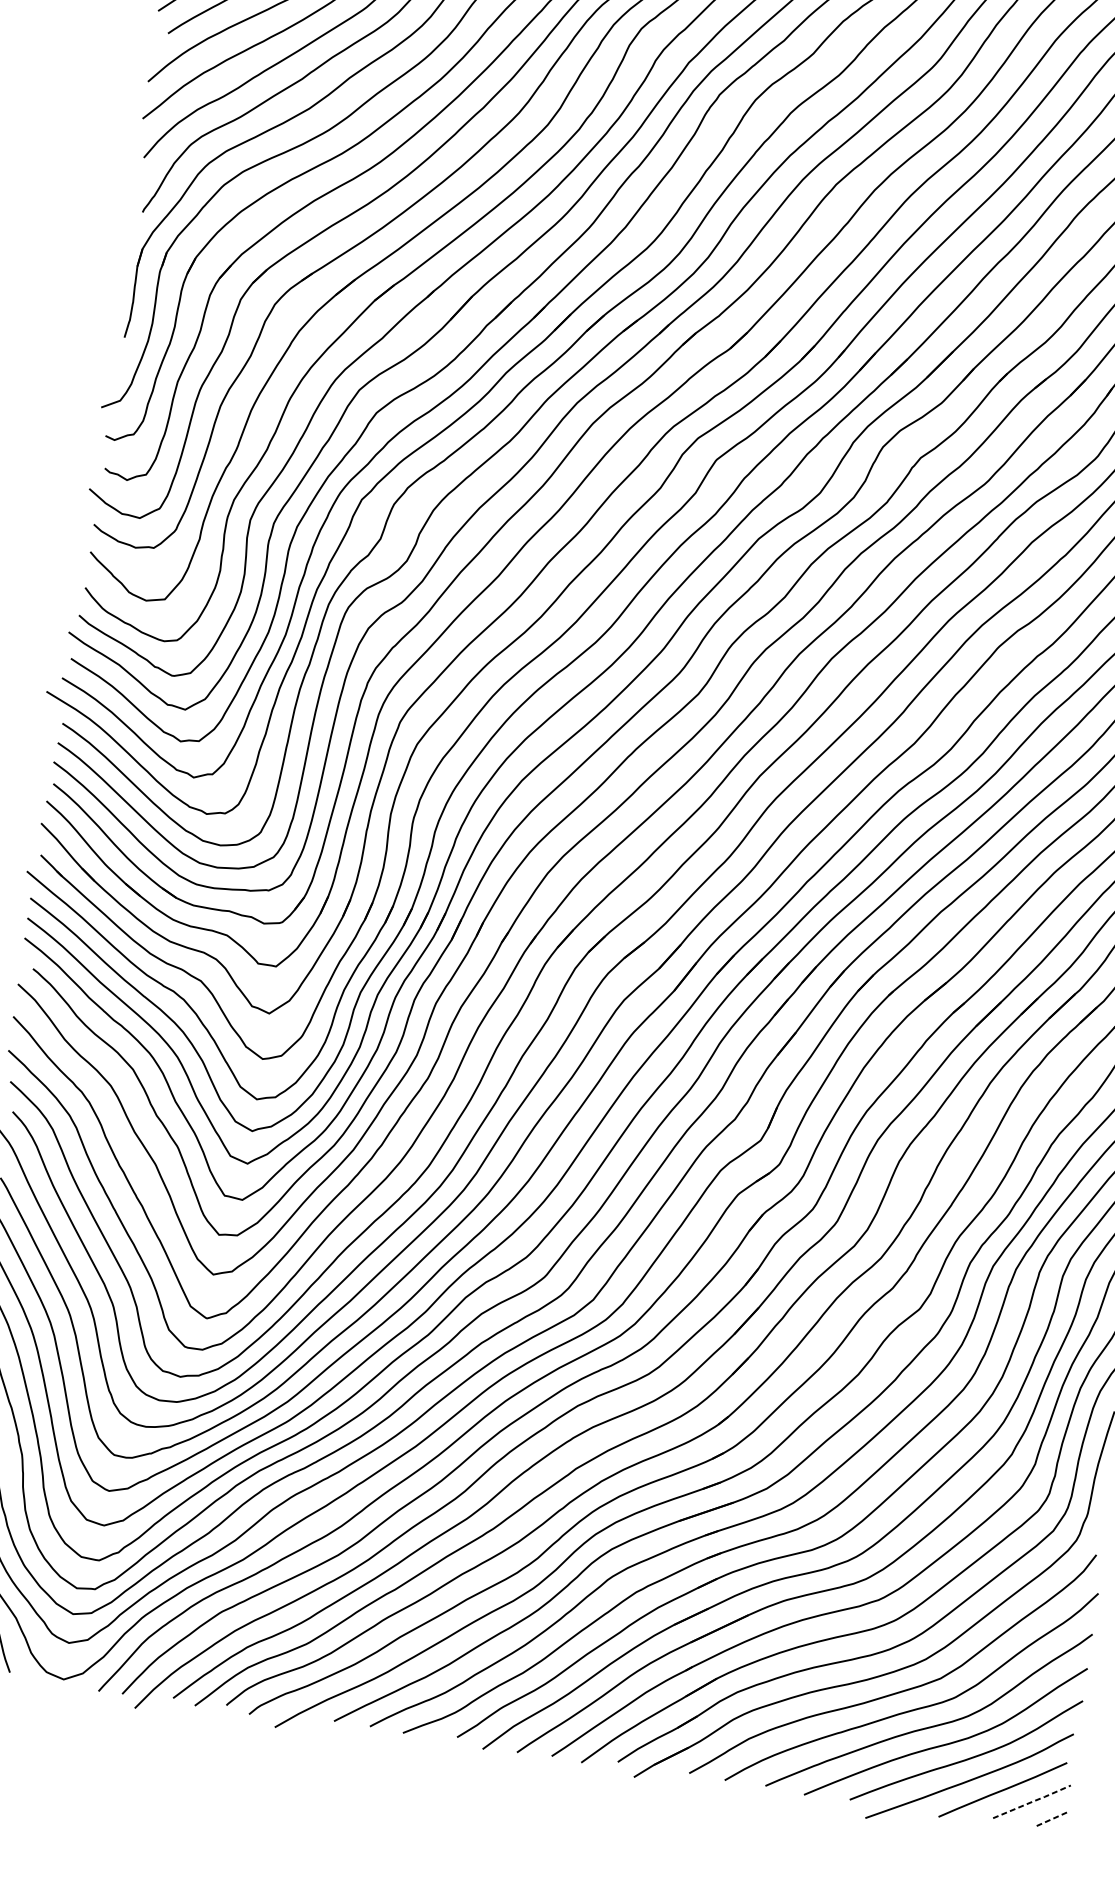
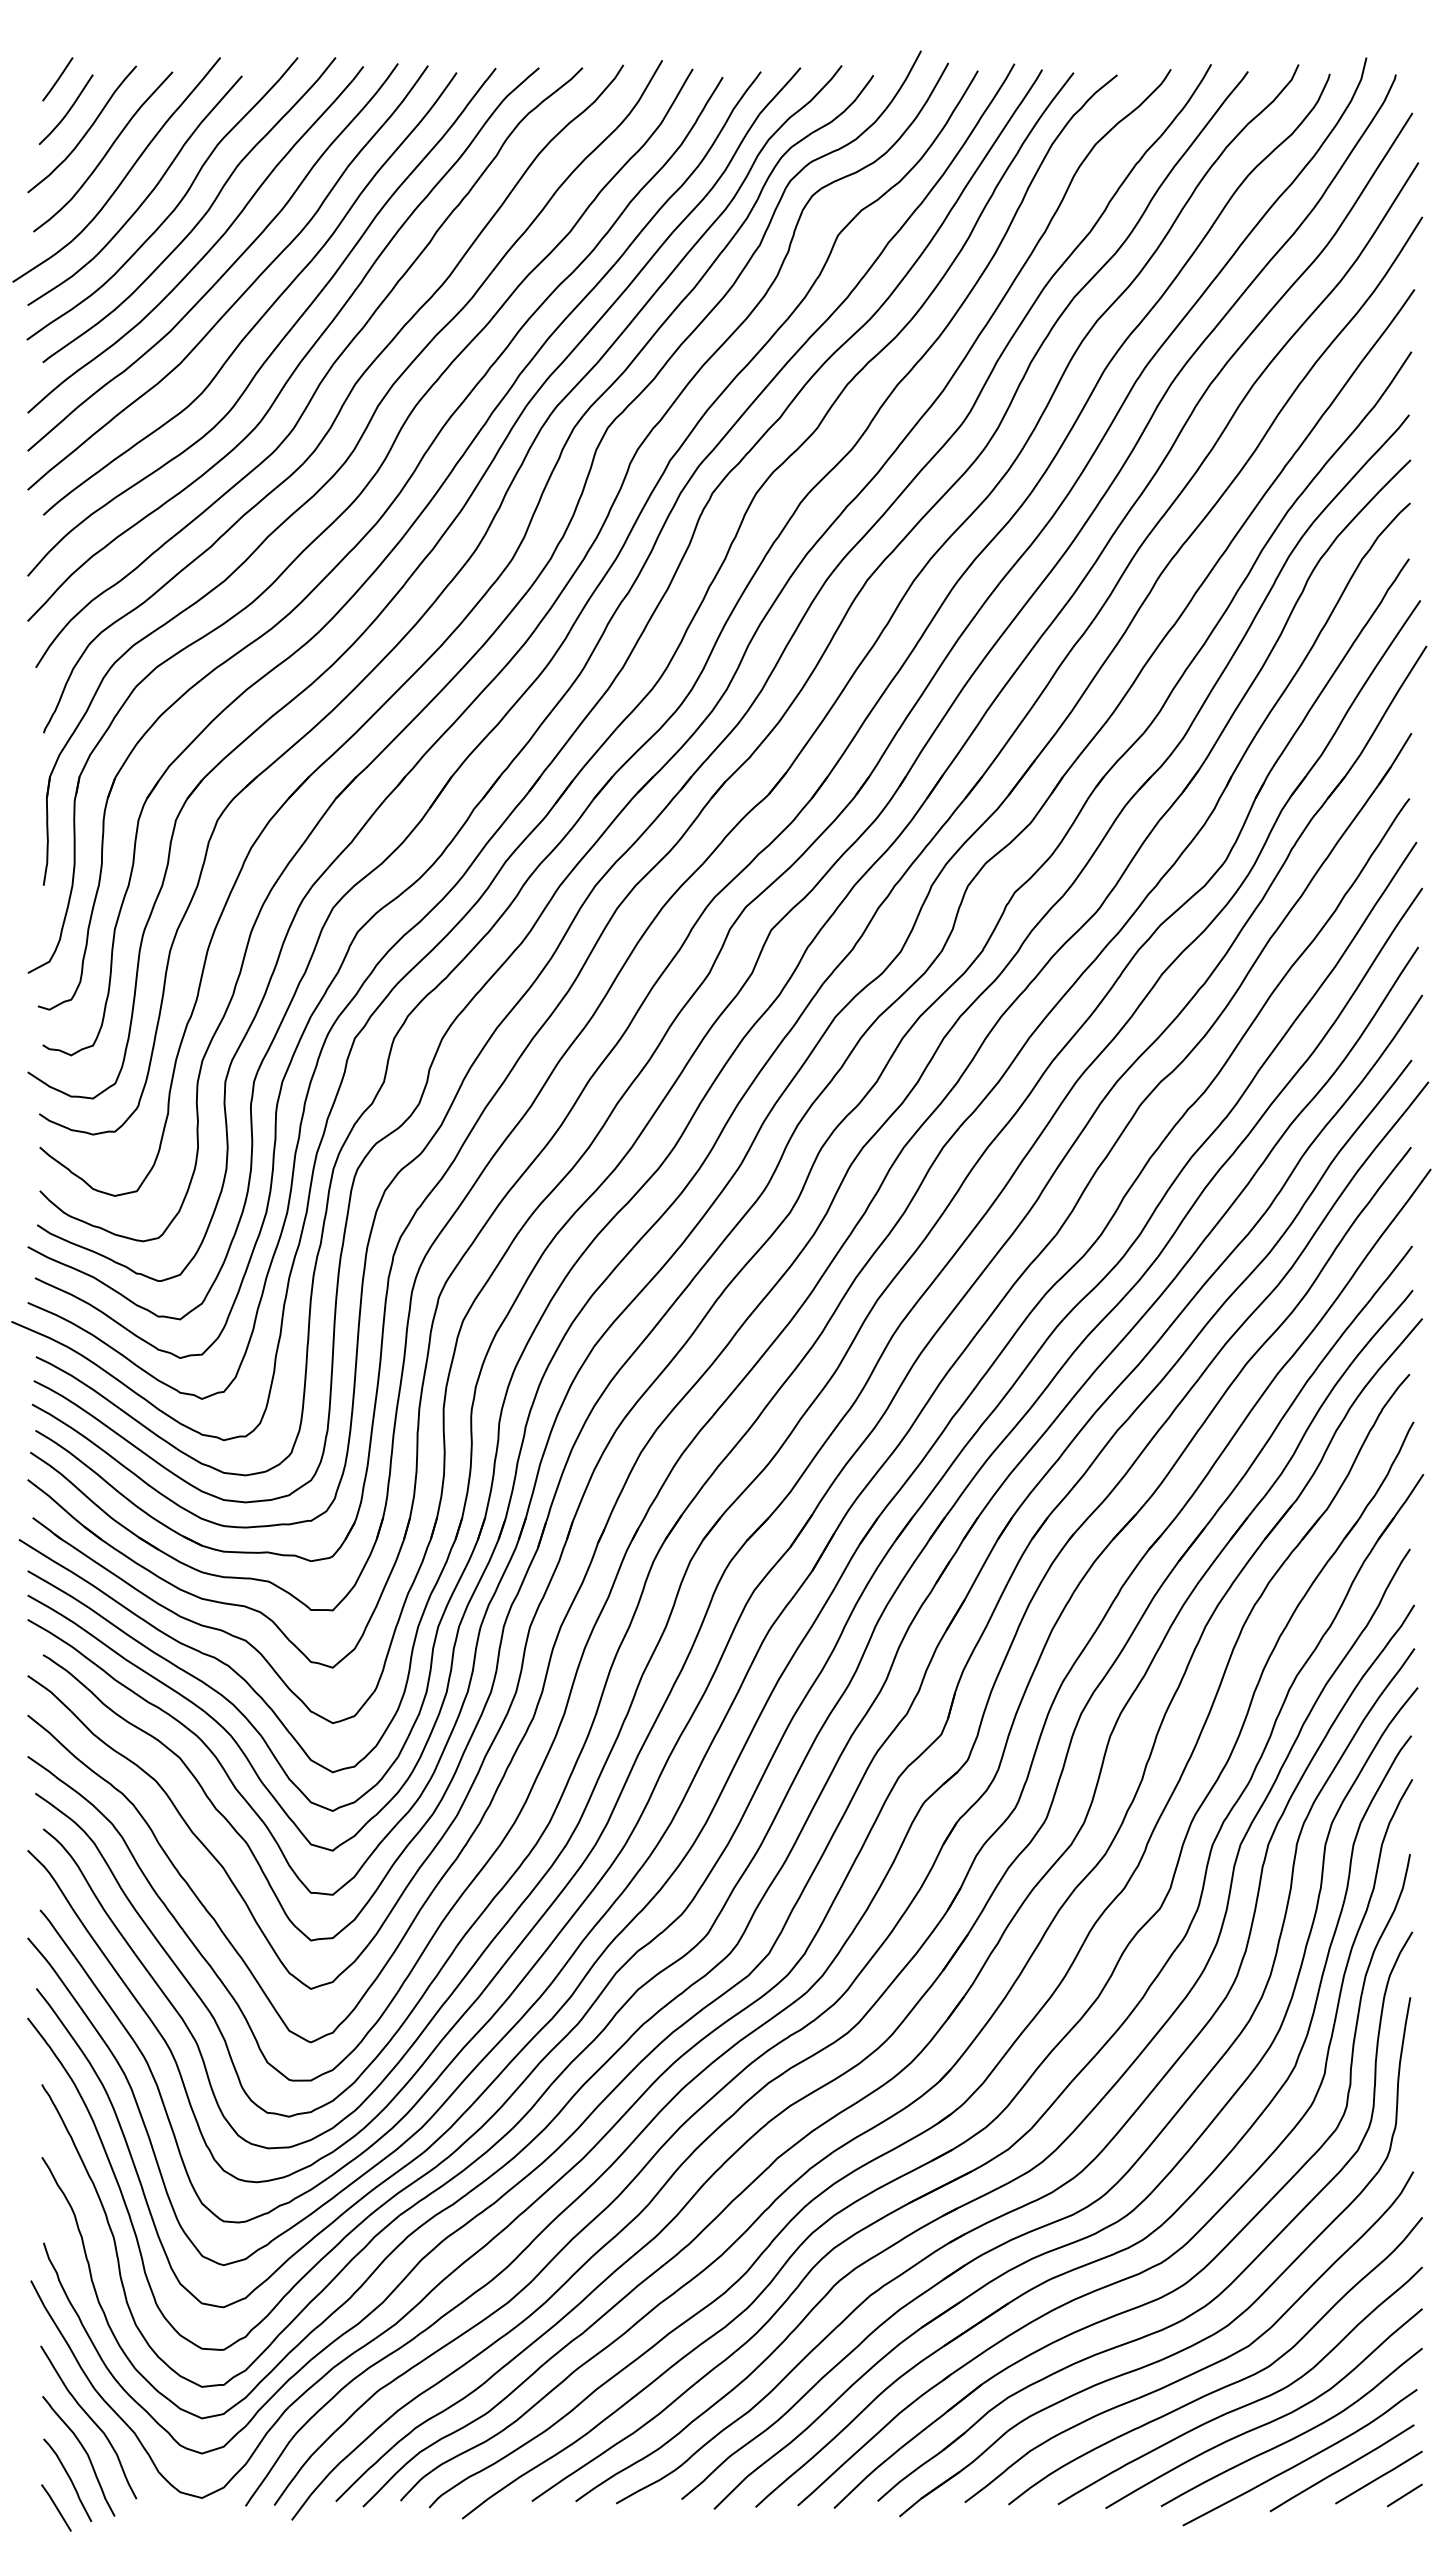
line: (1033, 1801) -> (1380, 2476), dashed -> solid
line: (1050, 1819) -> (1404, 2495), dashed -> solid

